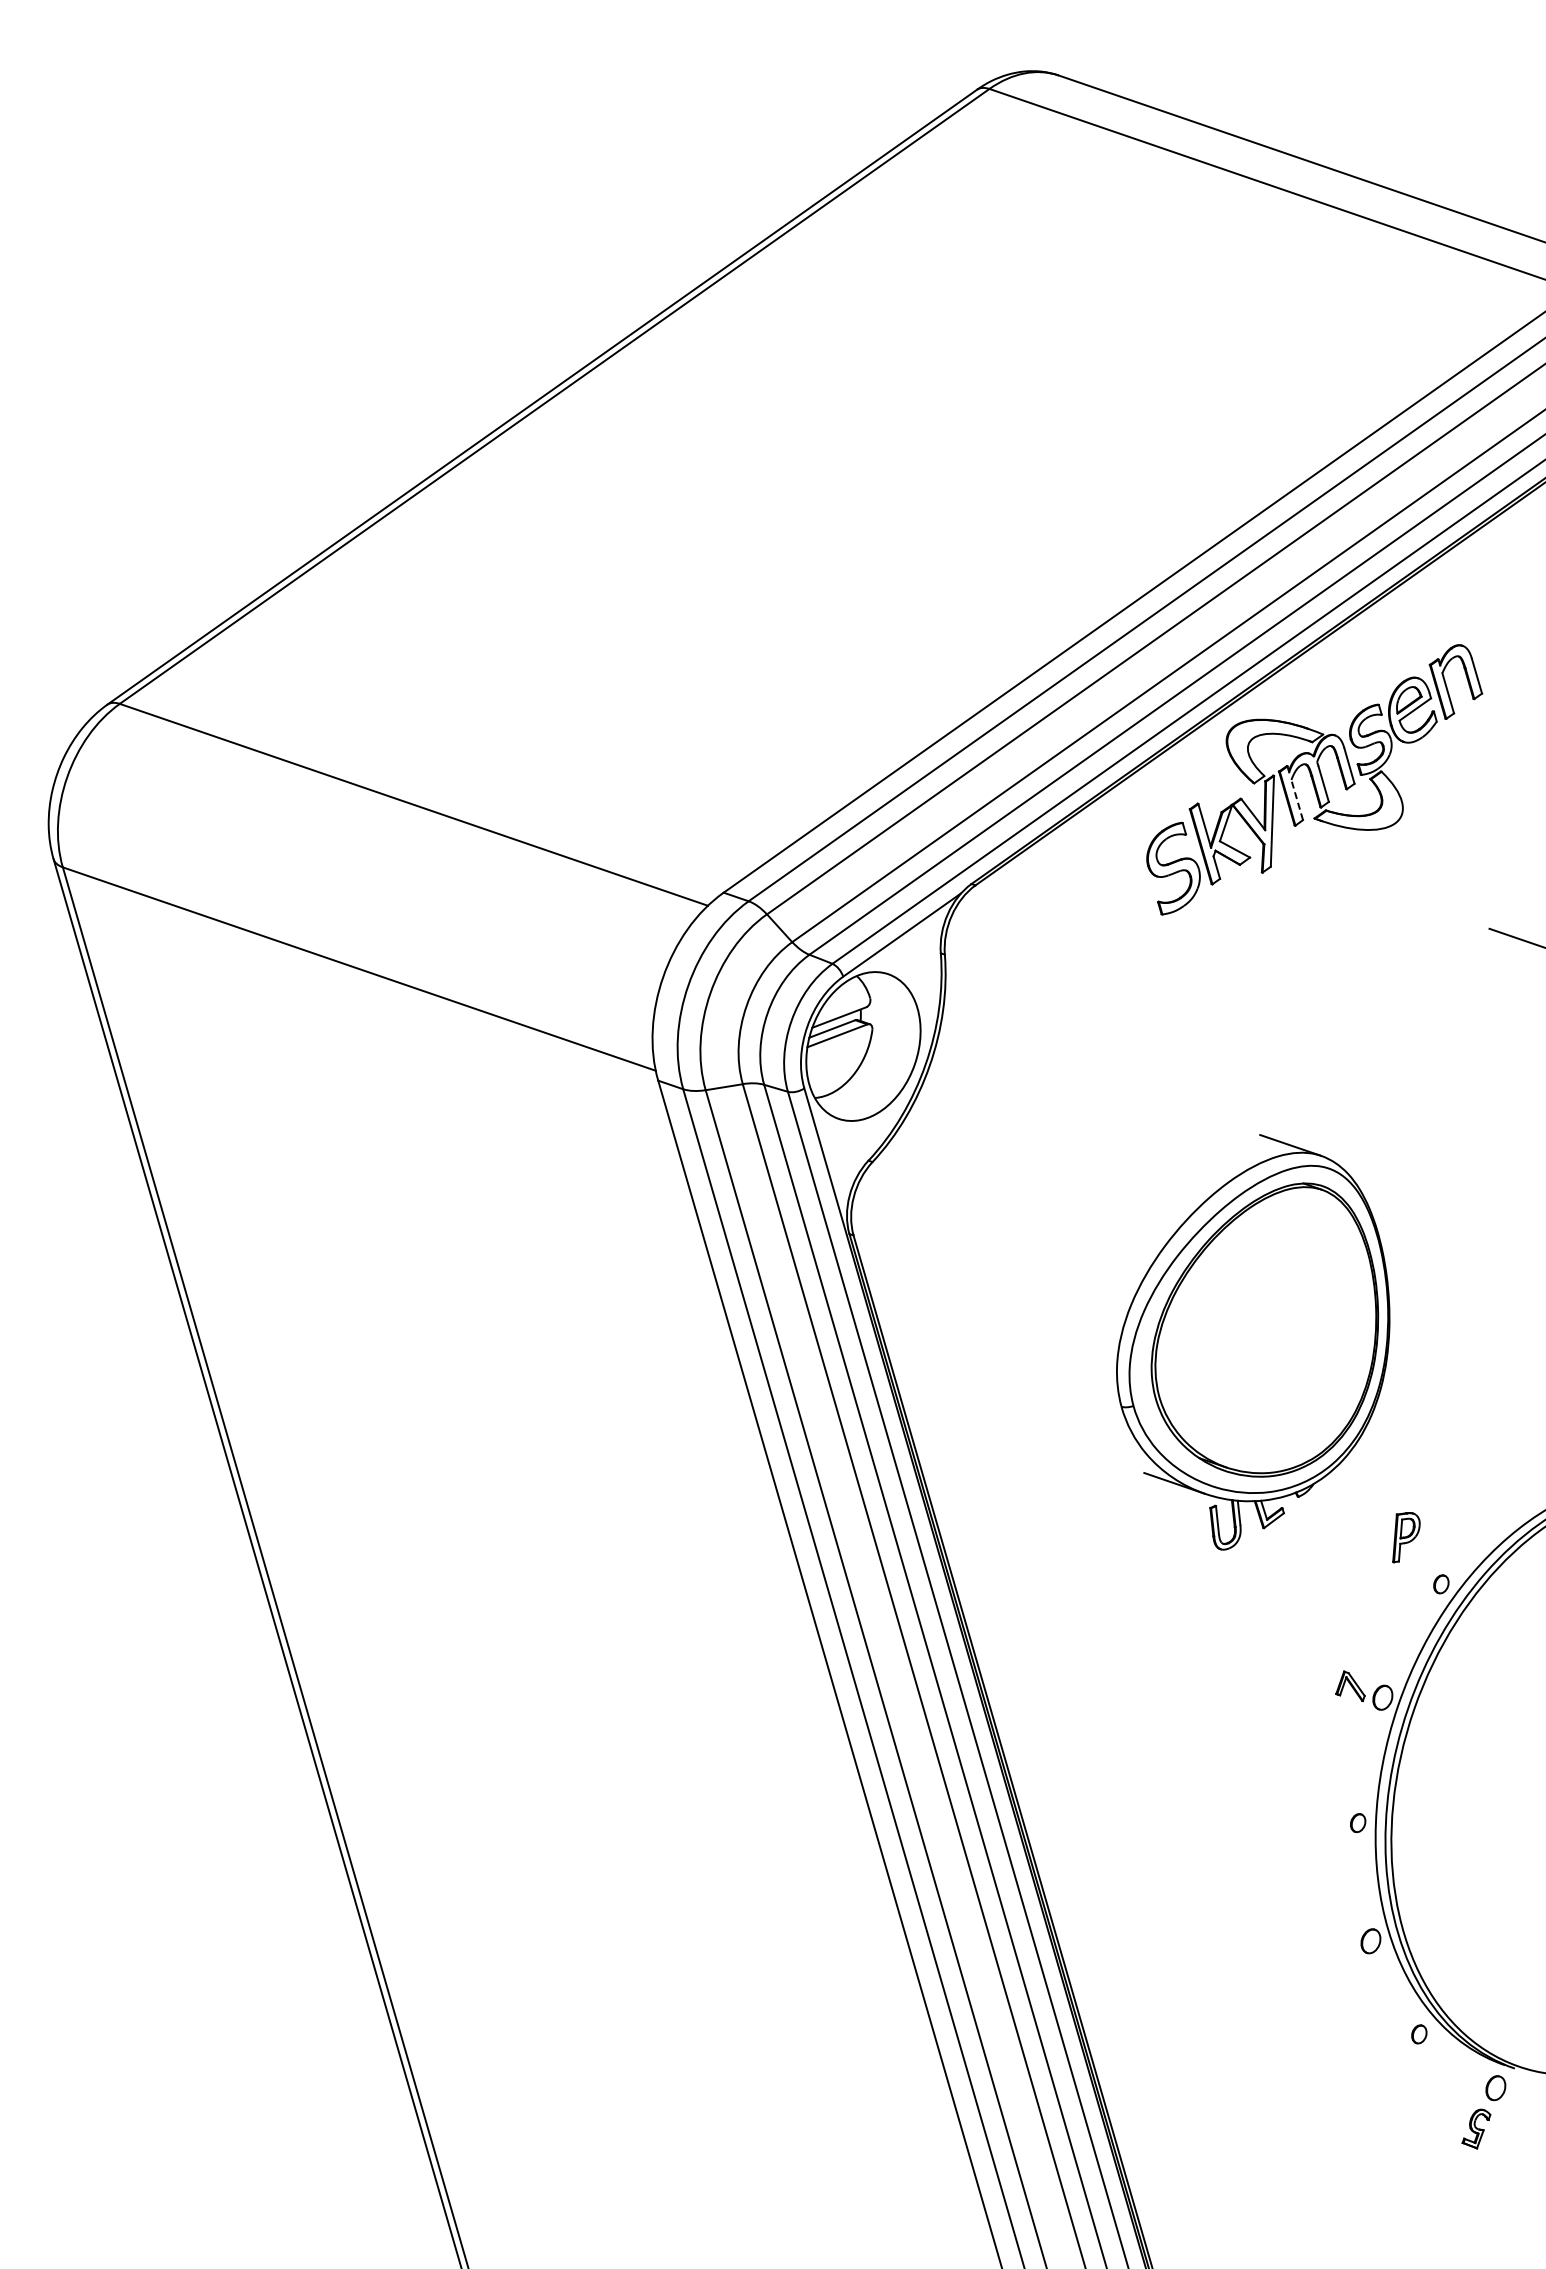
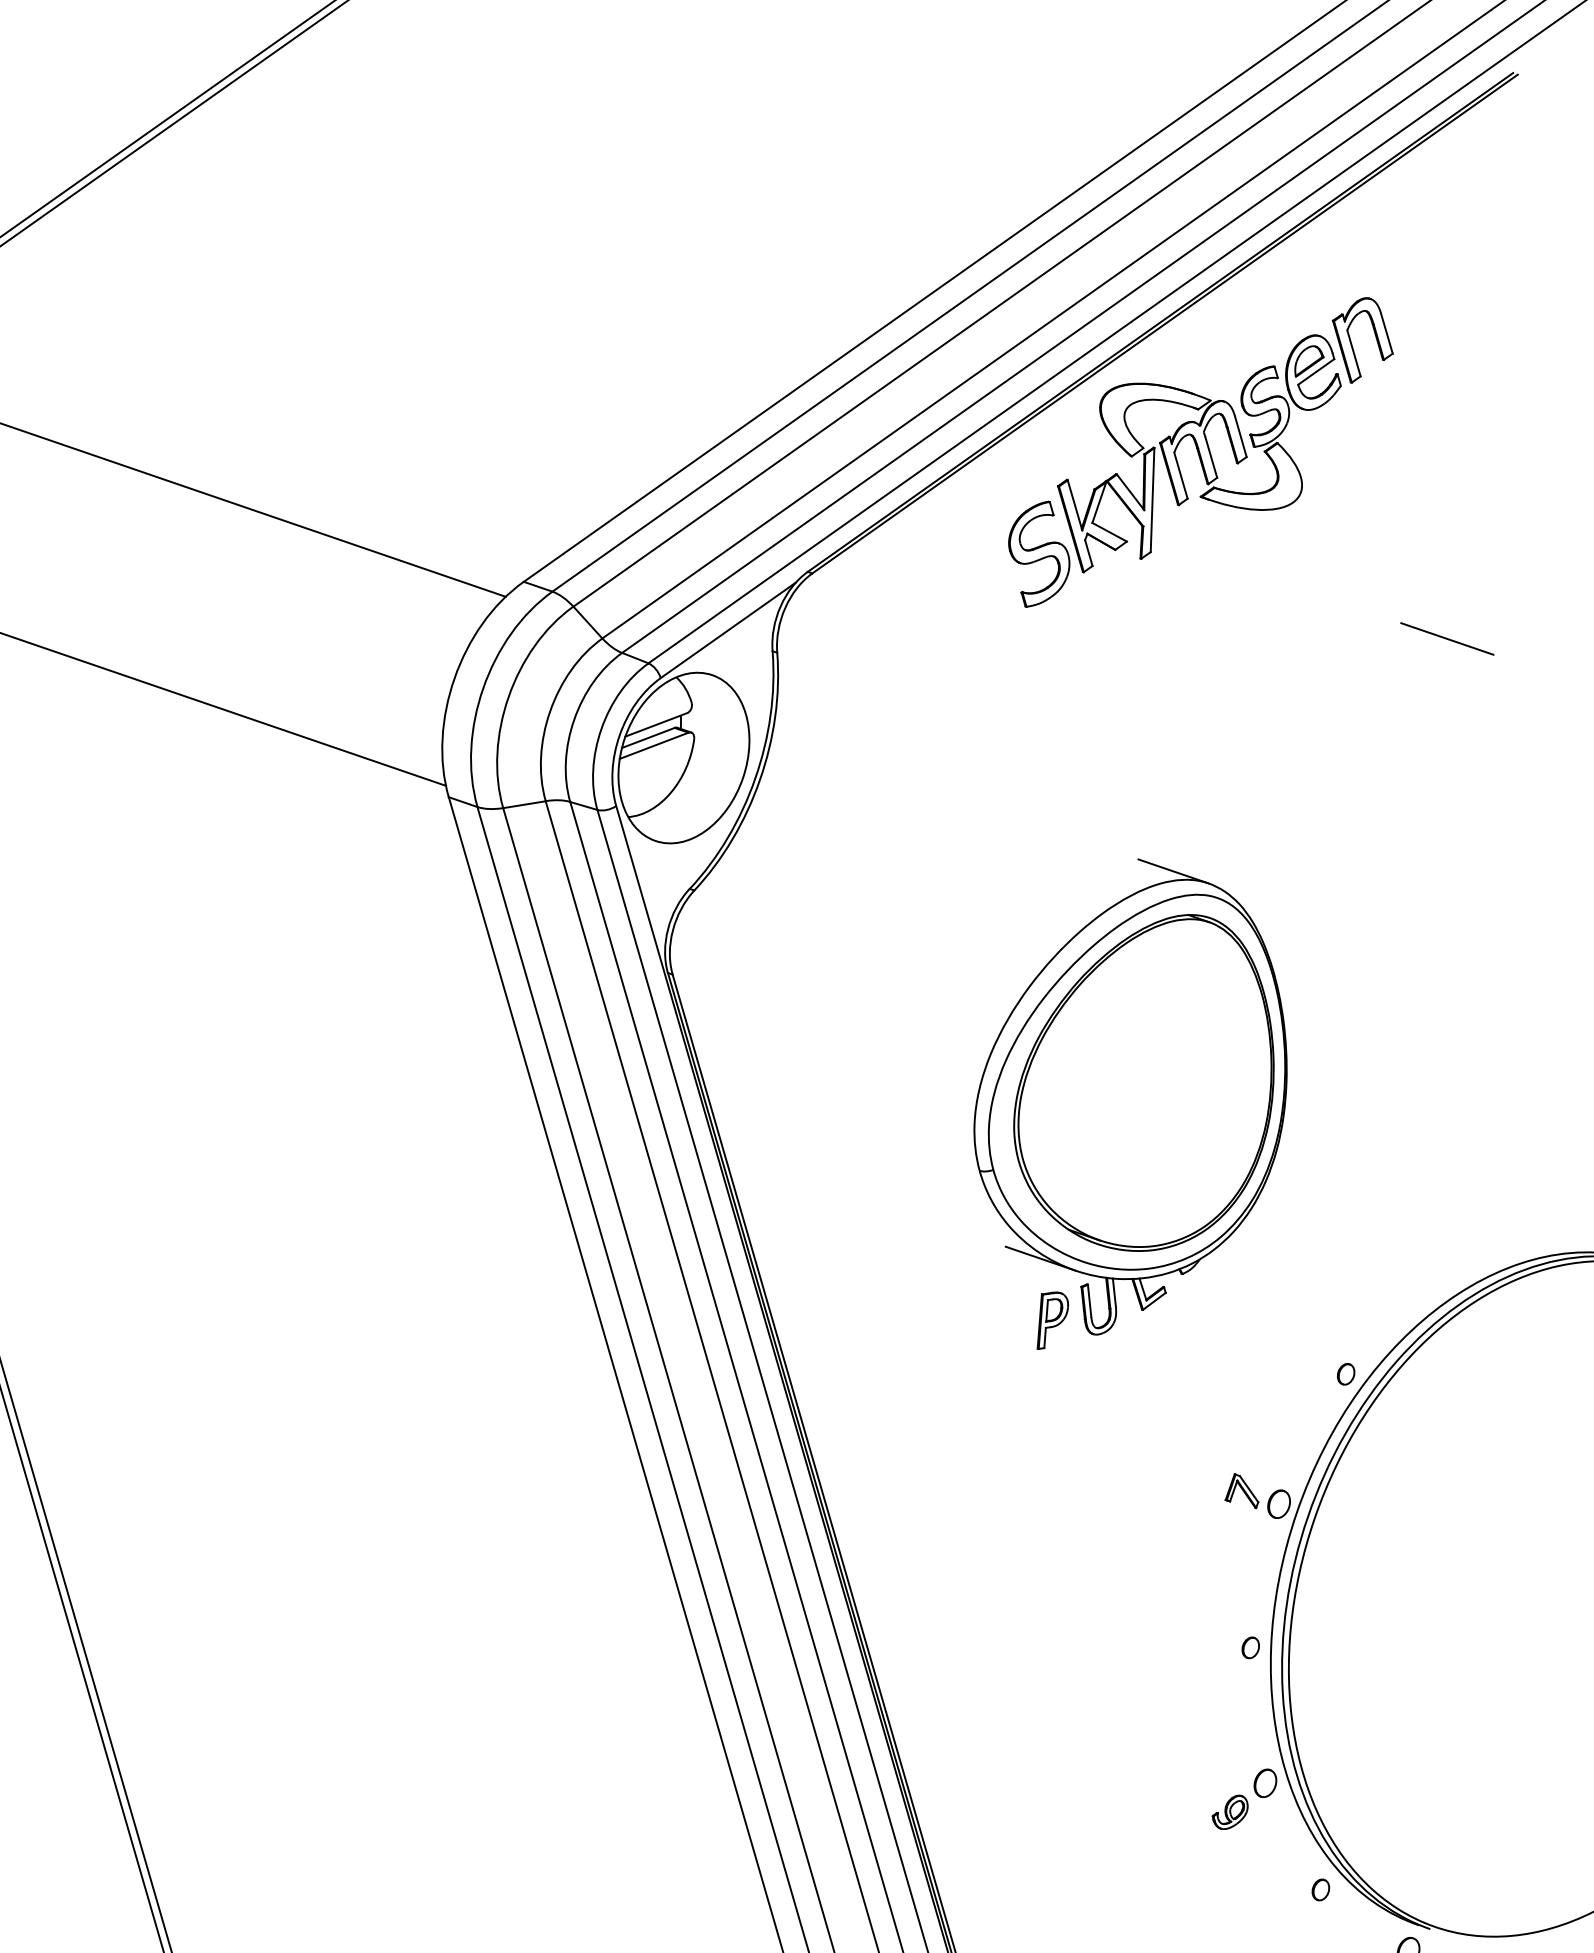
line: (1297, 800) -> (1181, 476), dashed -> solid
part: (1406, 1537) -> (1052, 1320), moved
part: (1340, 1966) -> (1230, 1812), added

